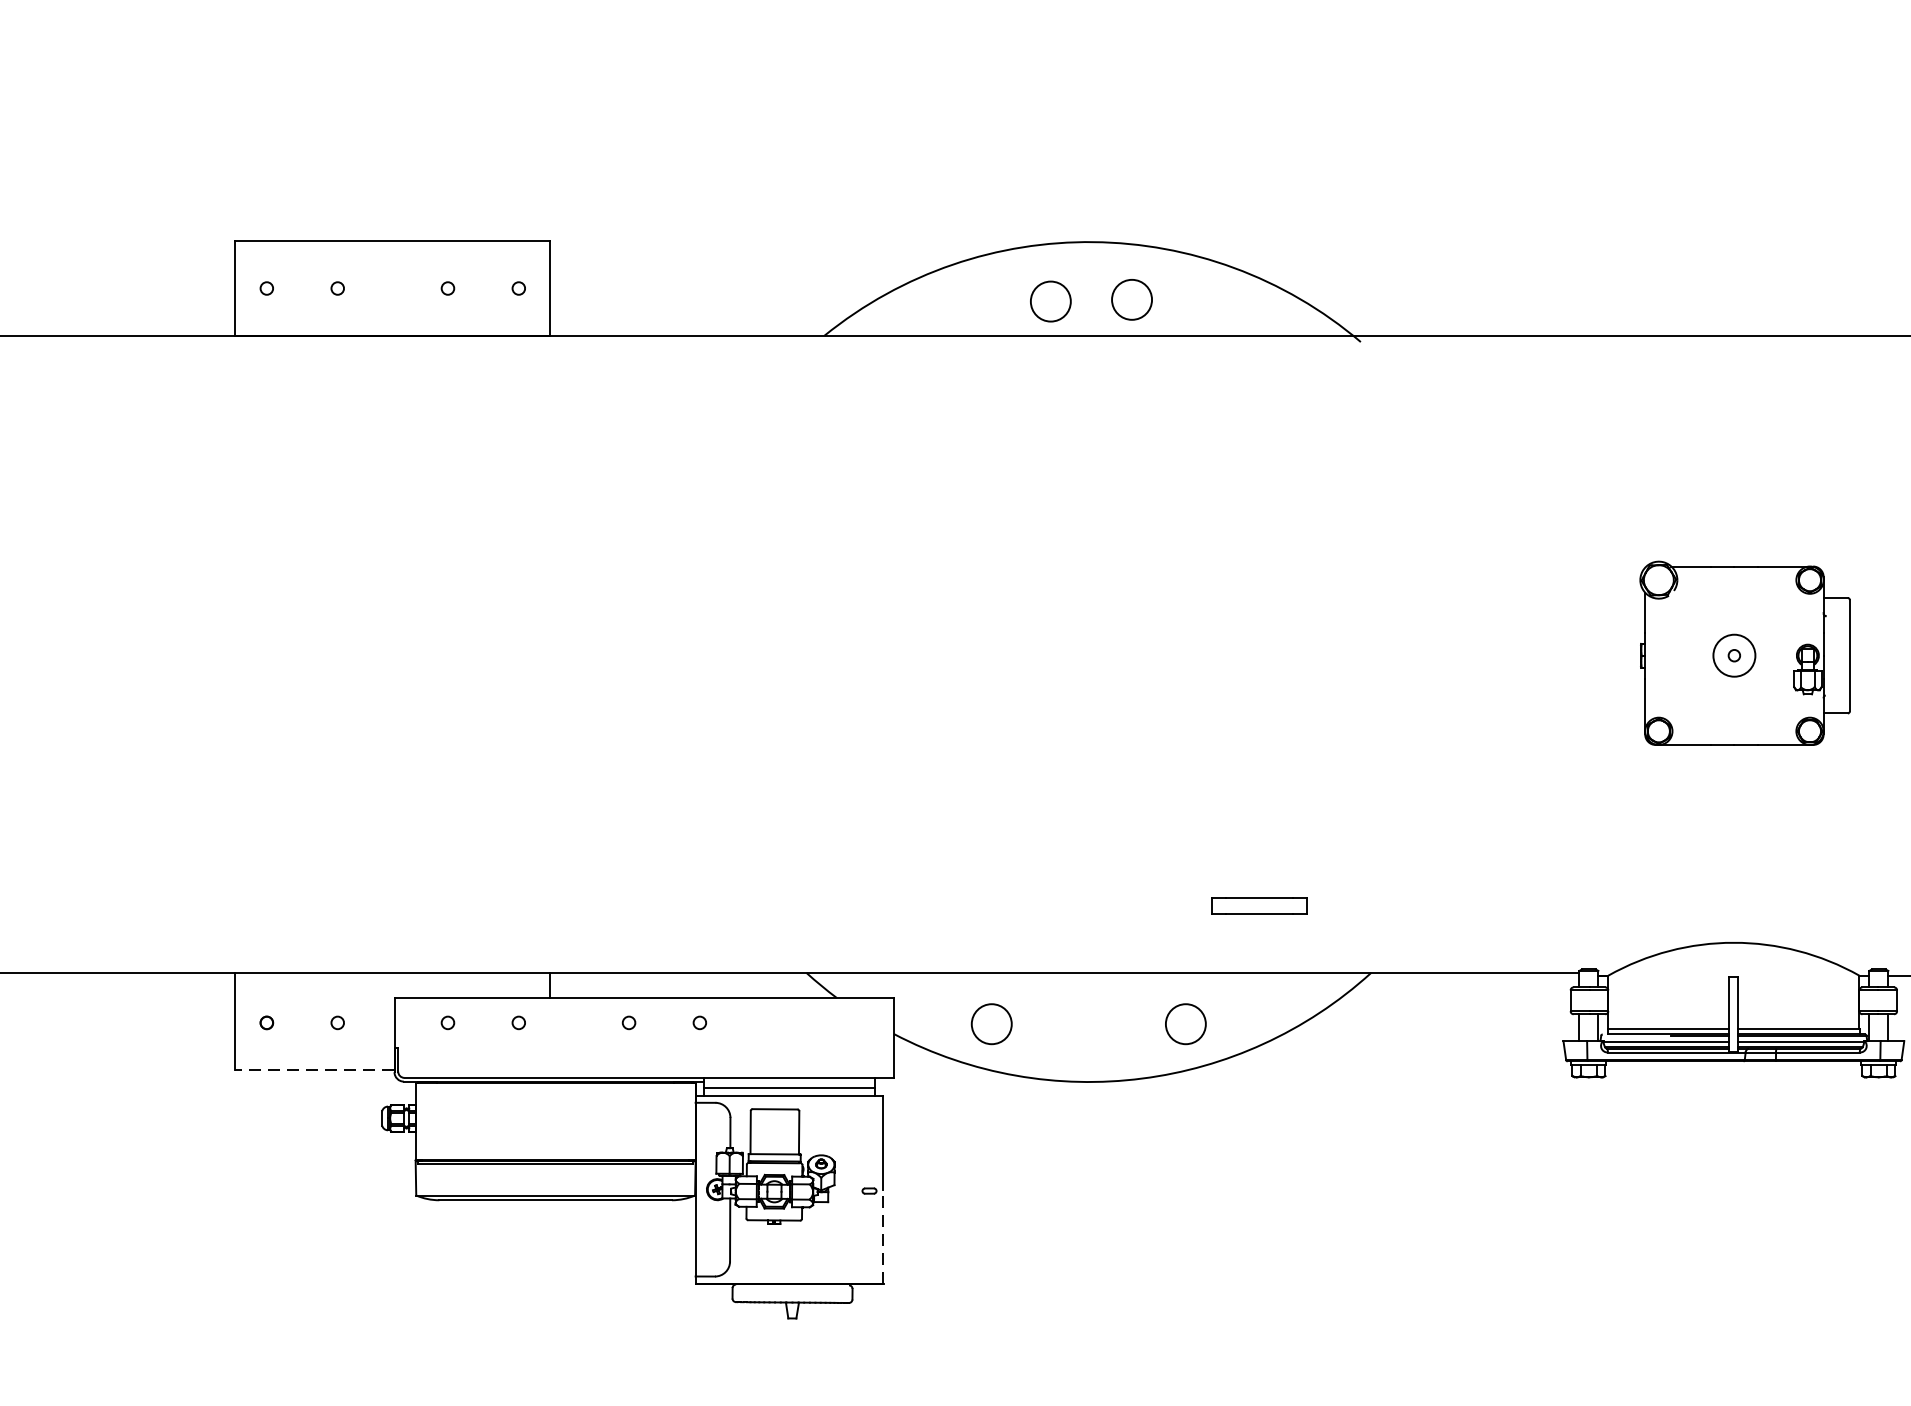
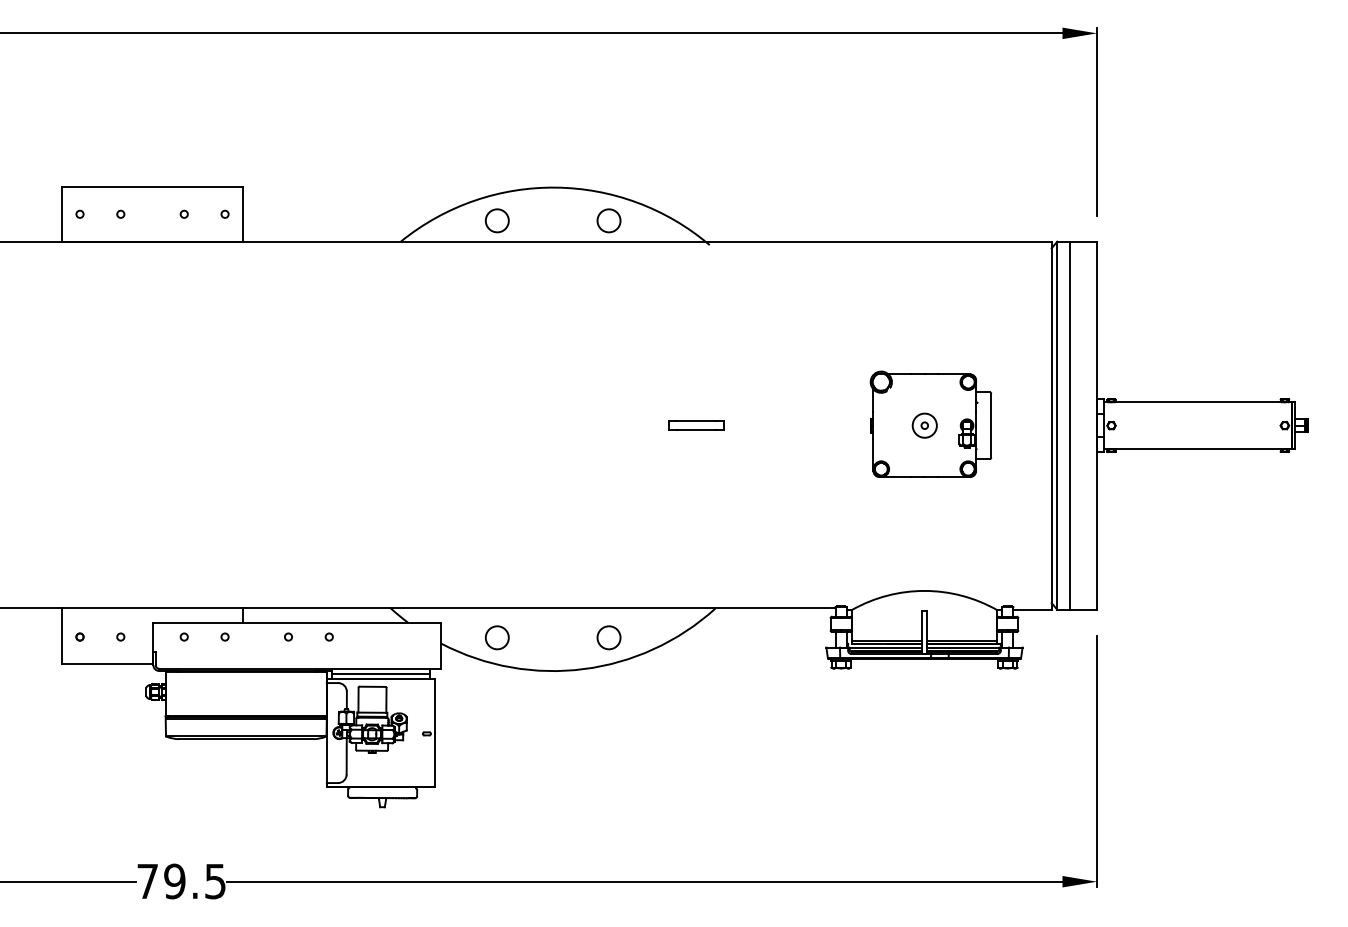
circle: (1131, 299) -> (608, 220), moved
circle: (1049, 300) -> (496, 220), moved
part: (1259, 905) -> (696, 425), moved
line: (314, 1070) -> (107, 664), dashed -> solid
line: (882, 1235) -> (434, 759), dashed -> solid

